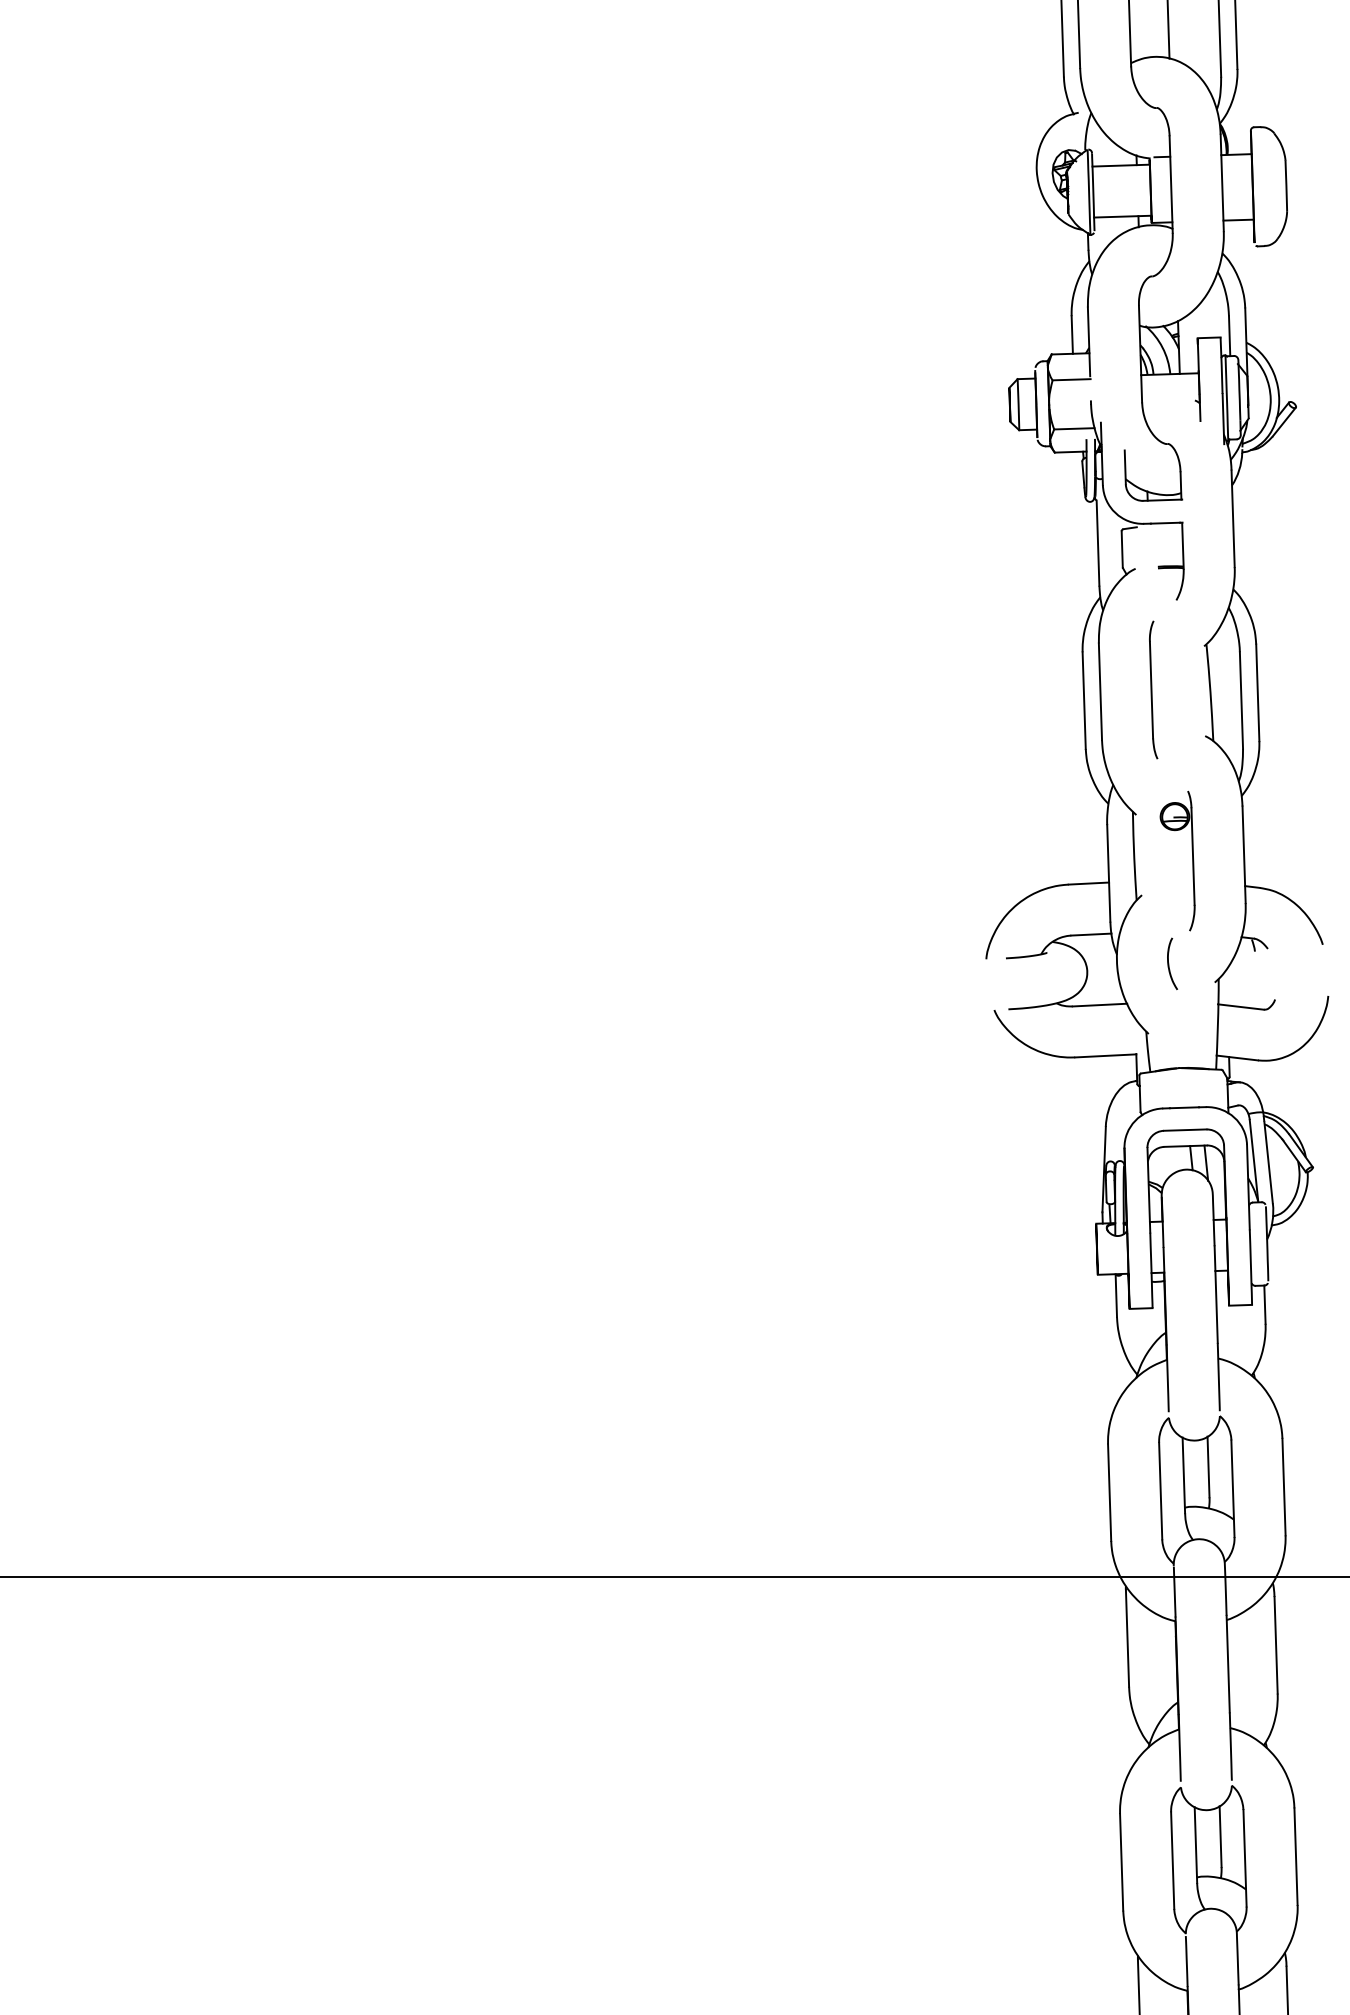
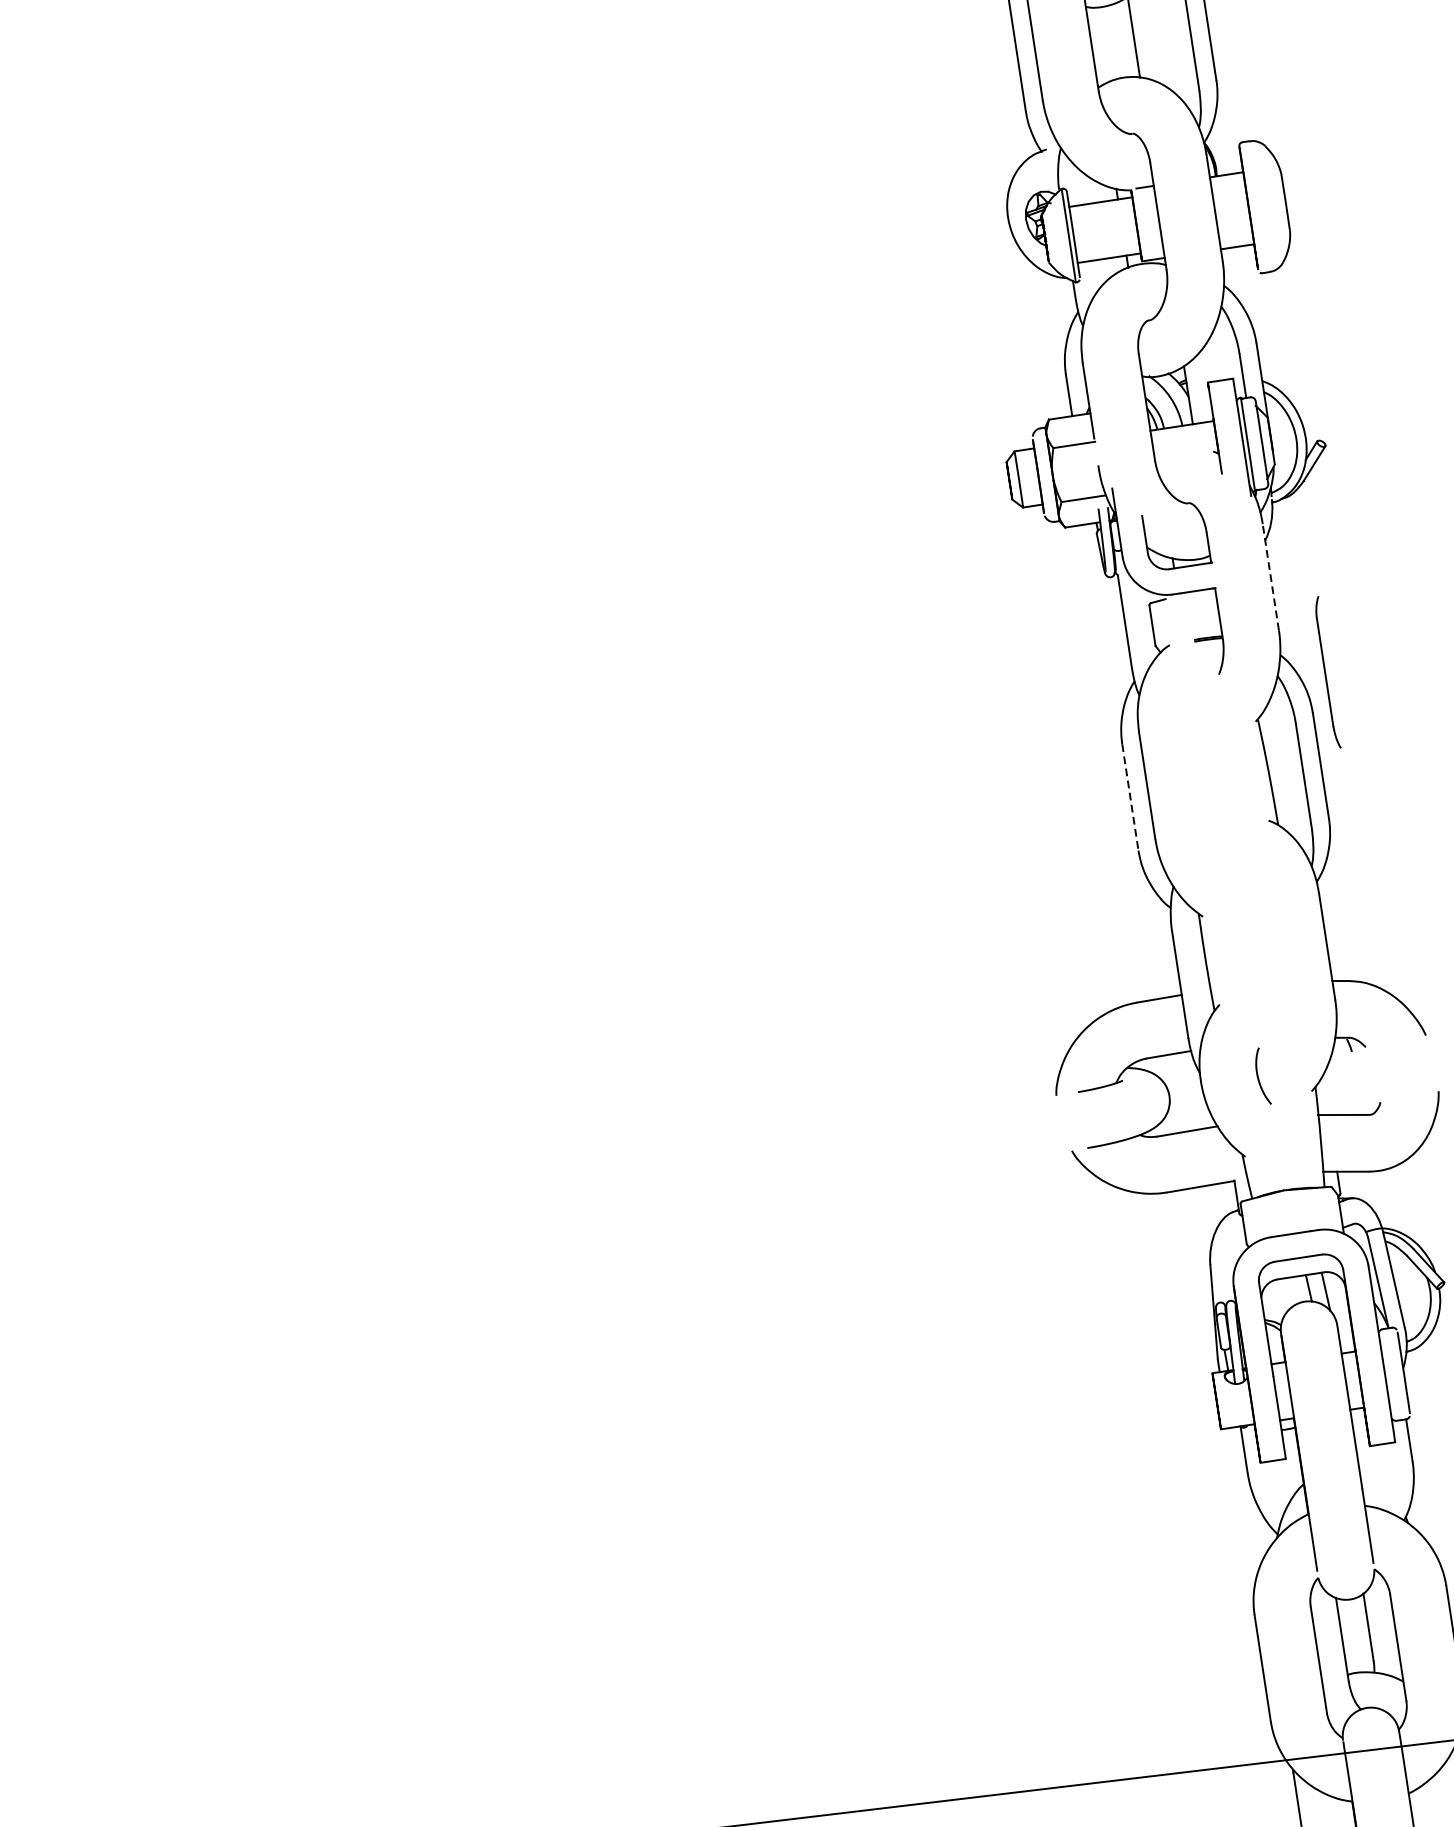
line: (1233, 518) -> (1271, 576), solid -> dashed
part: (1153, 689) -> (1327, 671), moved
line: (1084, 701) -> (1130, 798), solid -> dashed
part: (1192, 860) -> (1270, 959), removed

